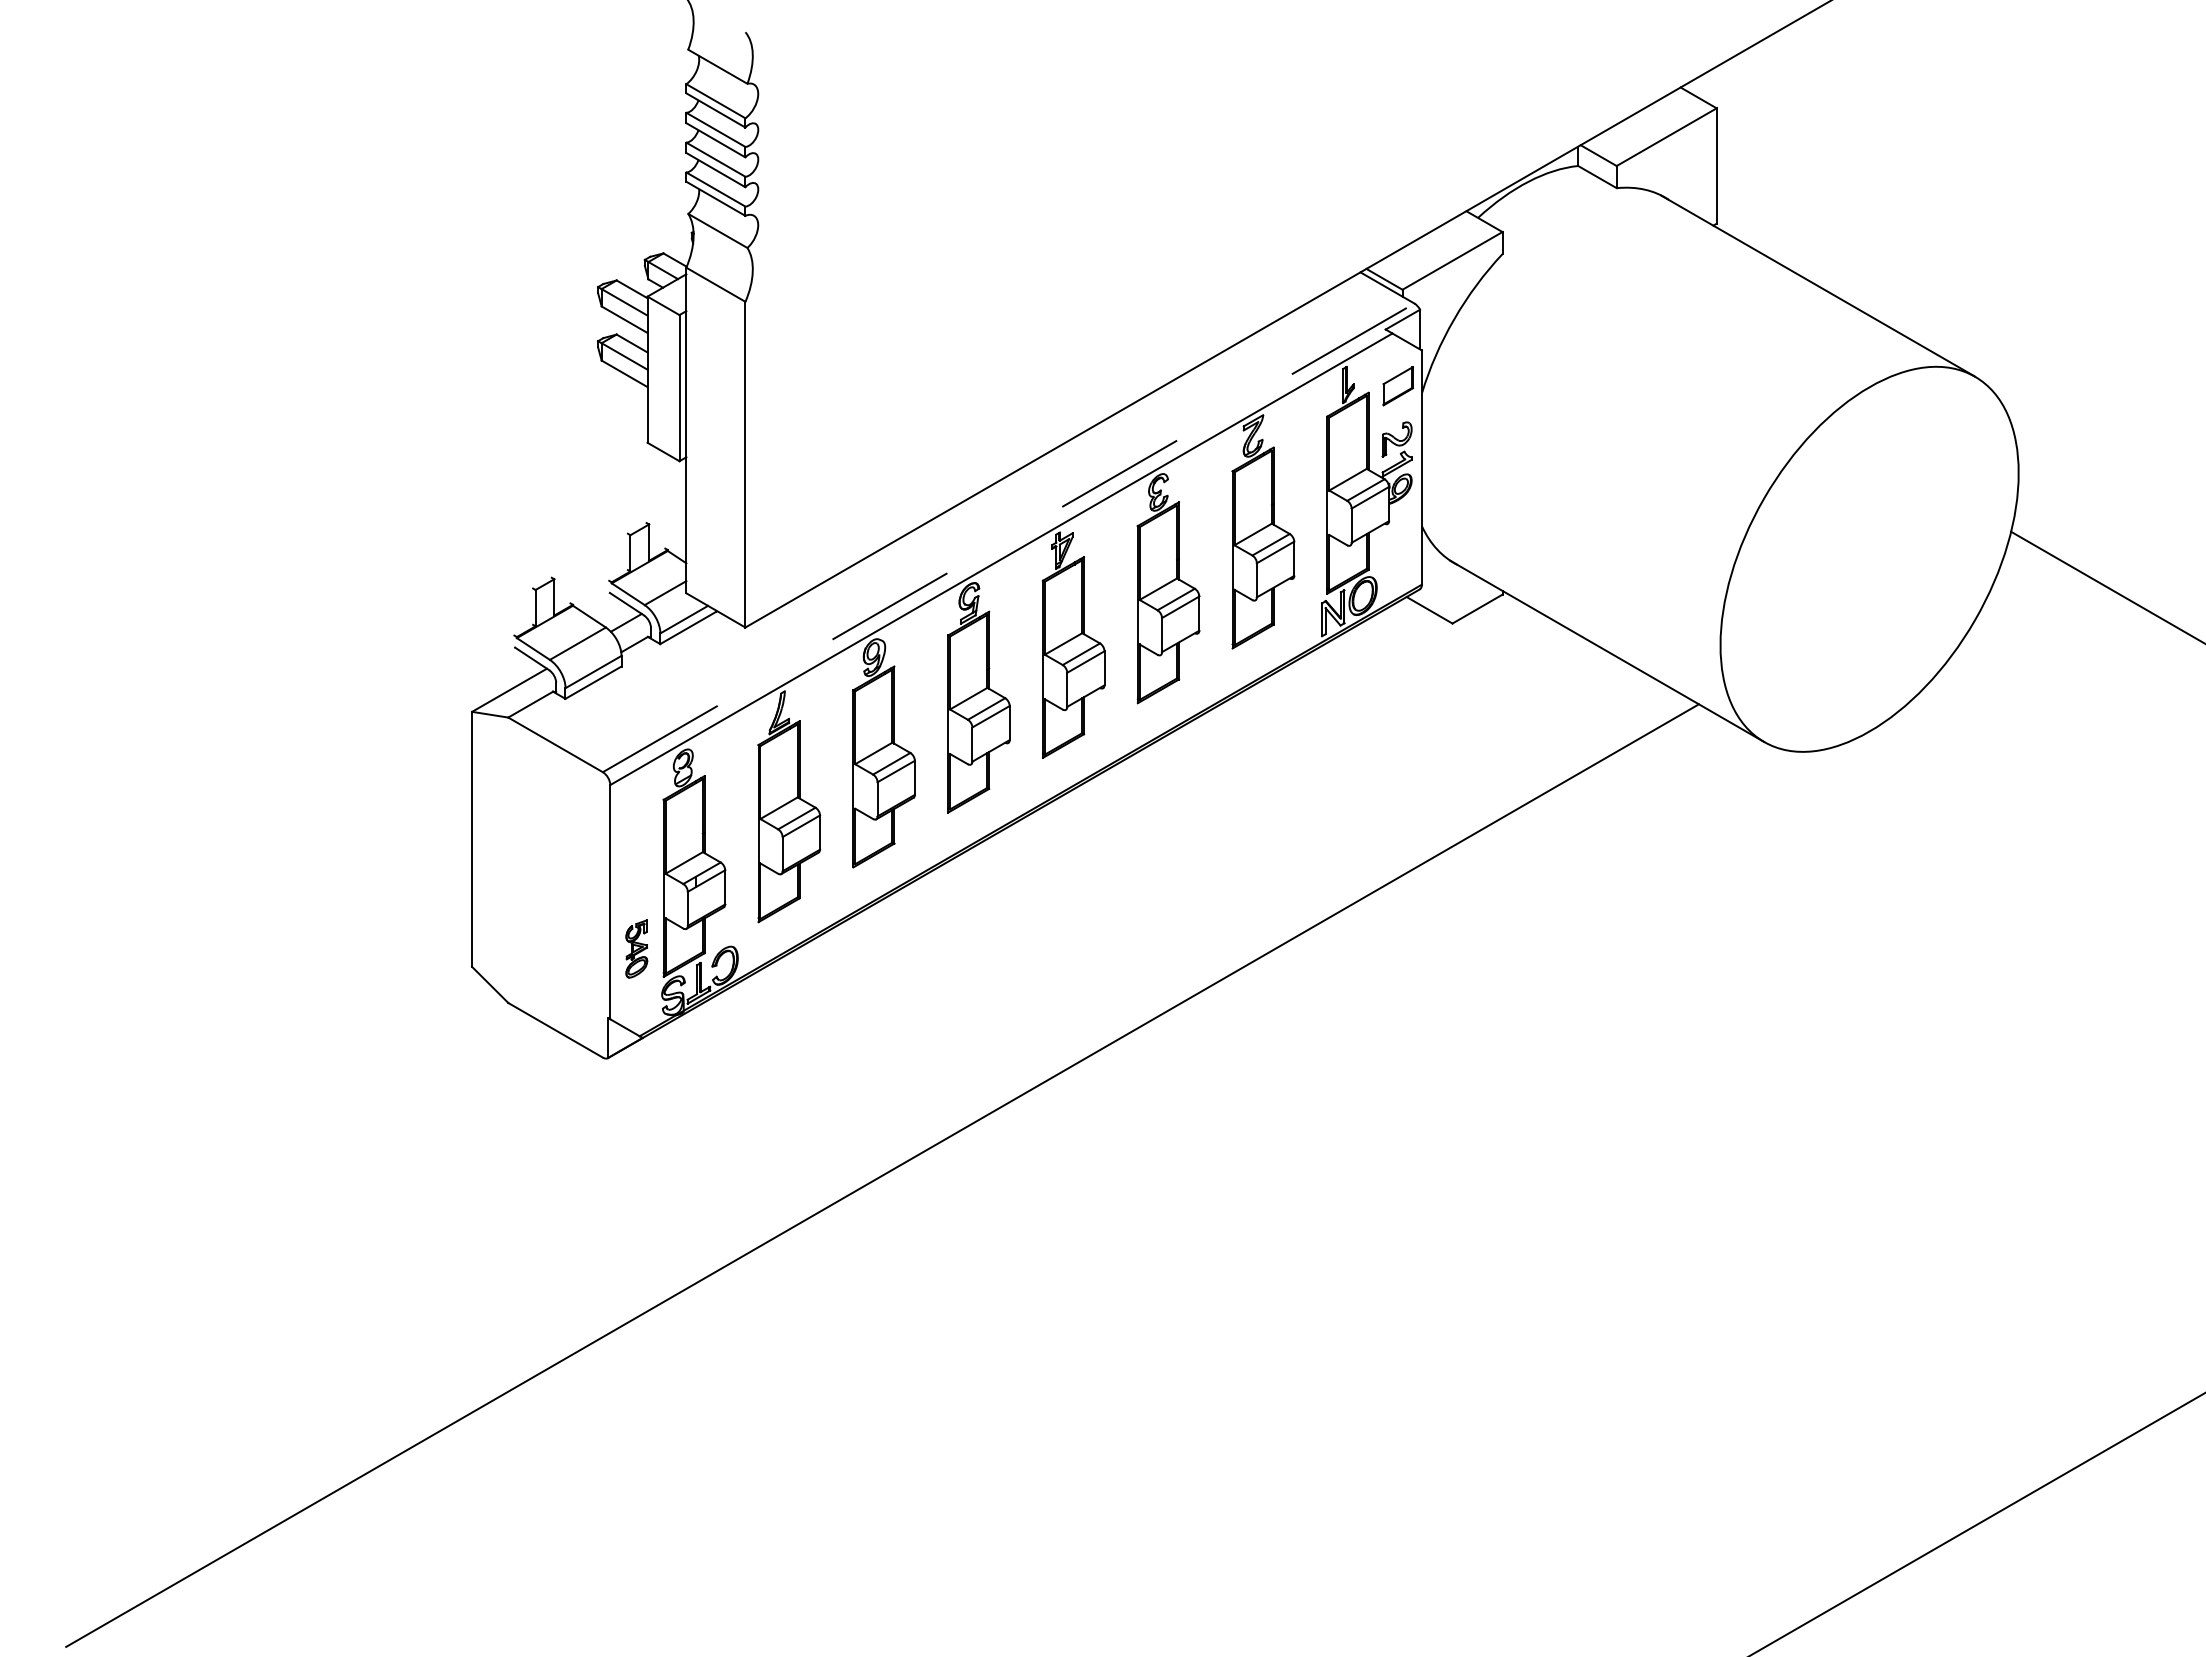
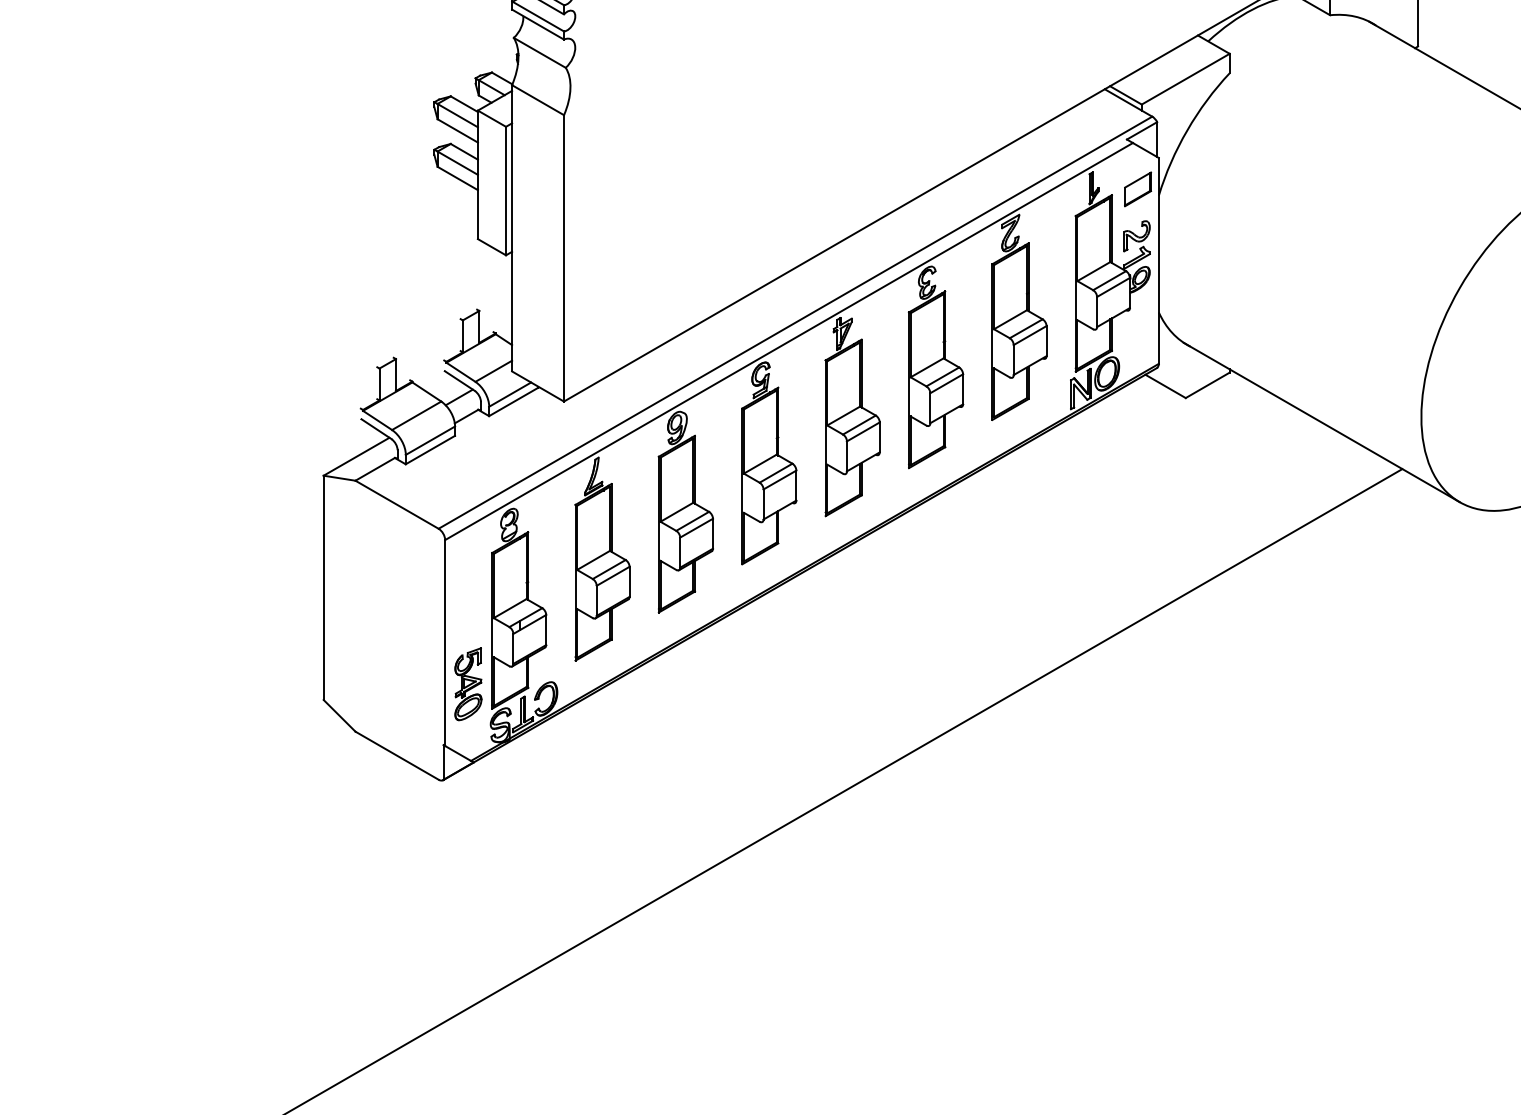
line: (1008, 537) -> (795, 322), dashed -> solid
part: (636, 948) -> (468, 683), size x1.43

